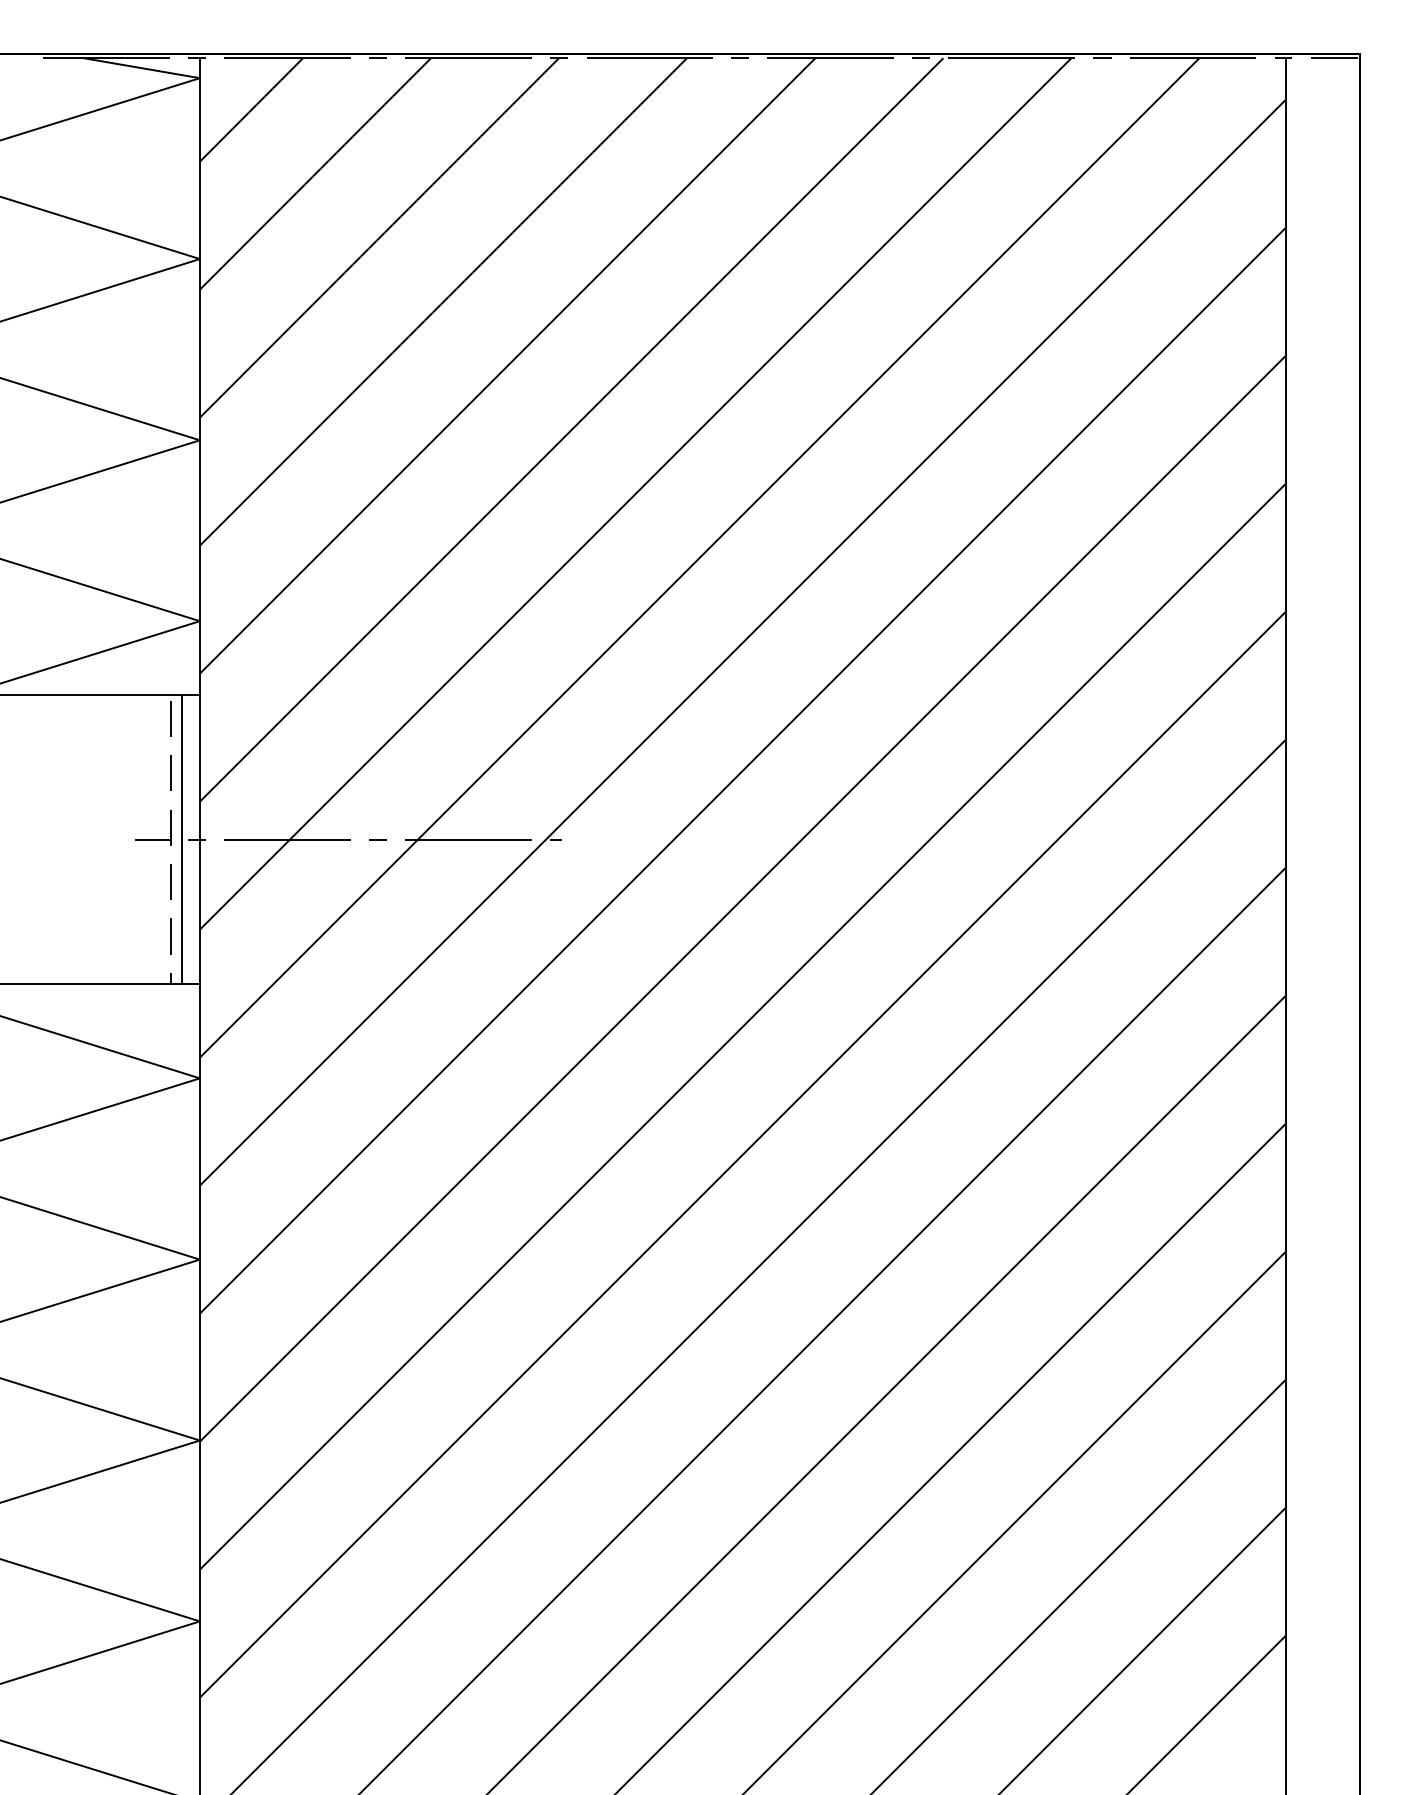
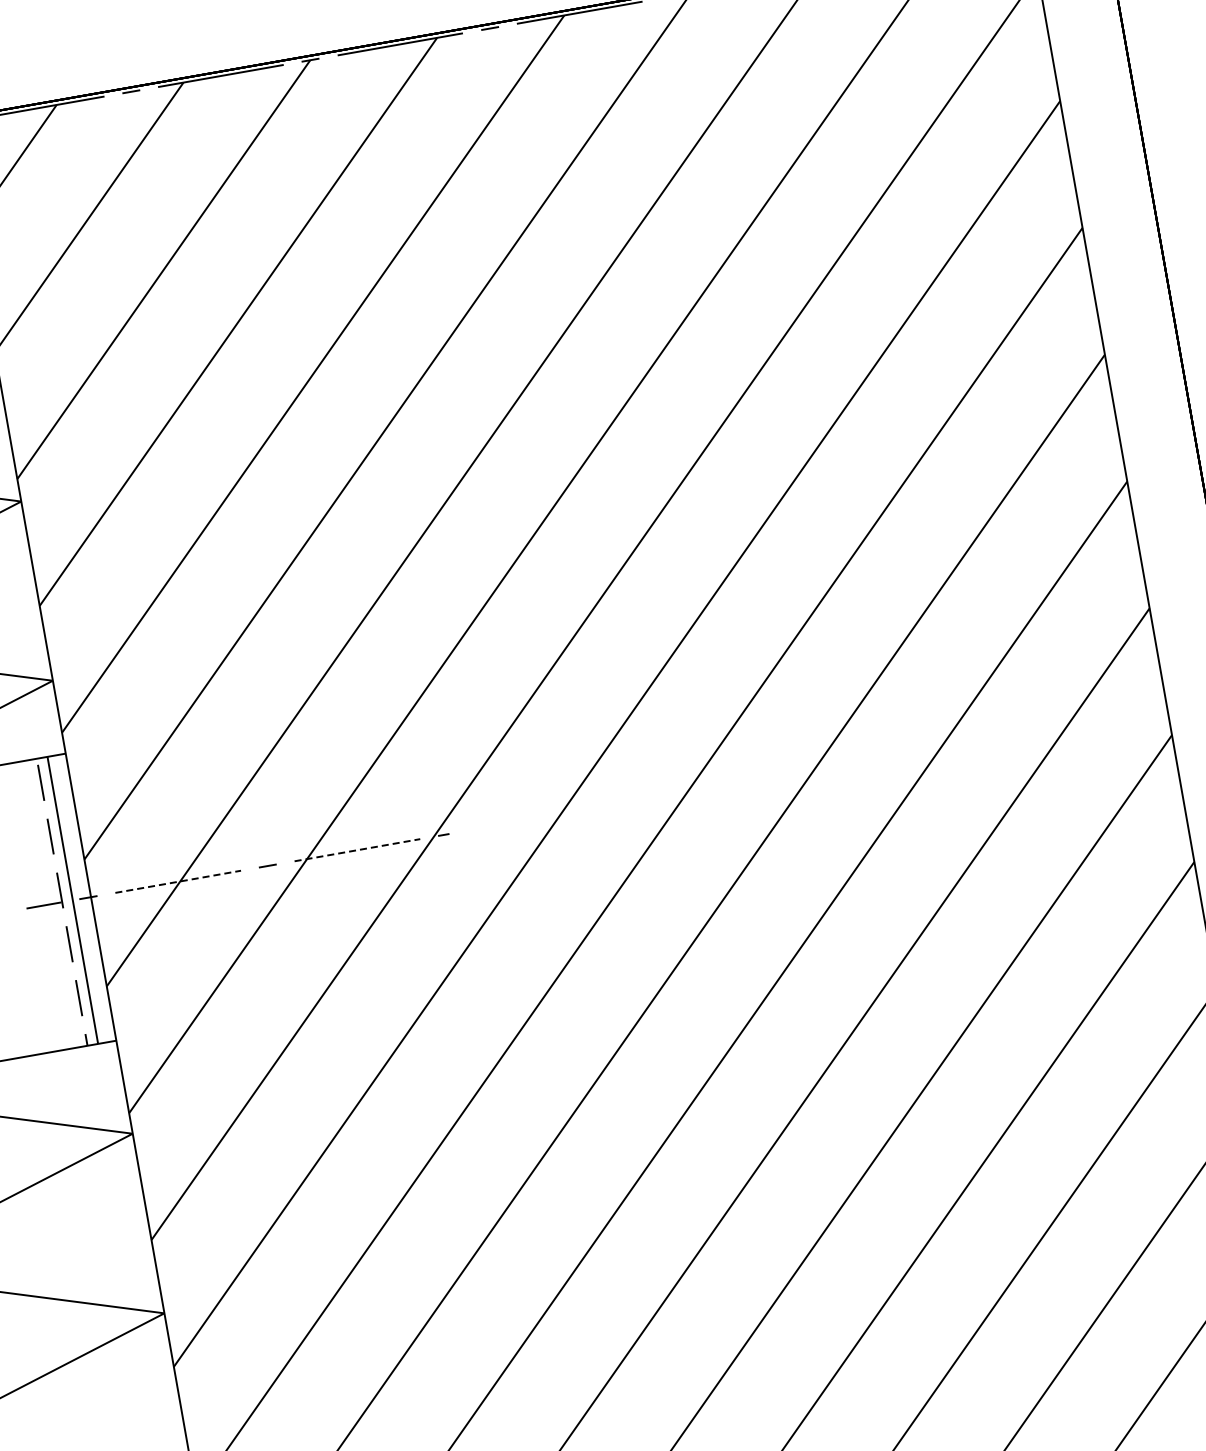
line: (288, 839) -> (178, 881), solid -> dashed
line: (469, 839) -> (358, 849), solid -> dashed

